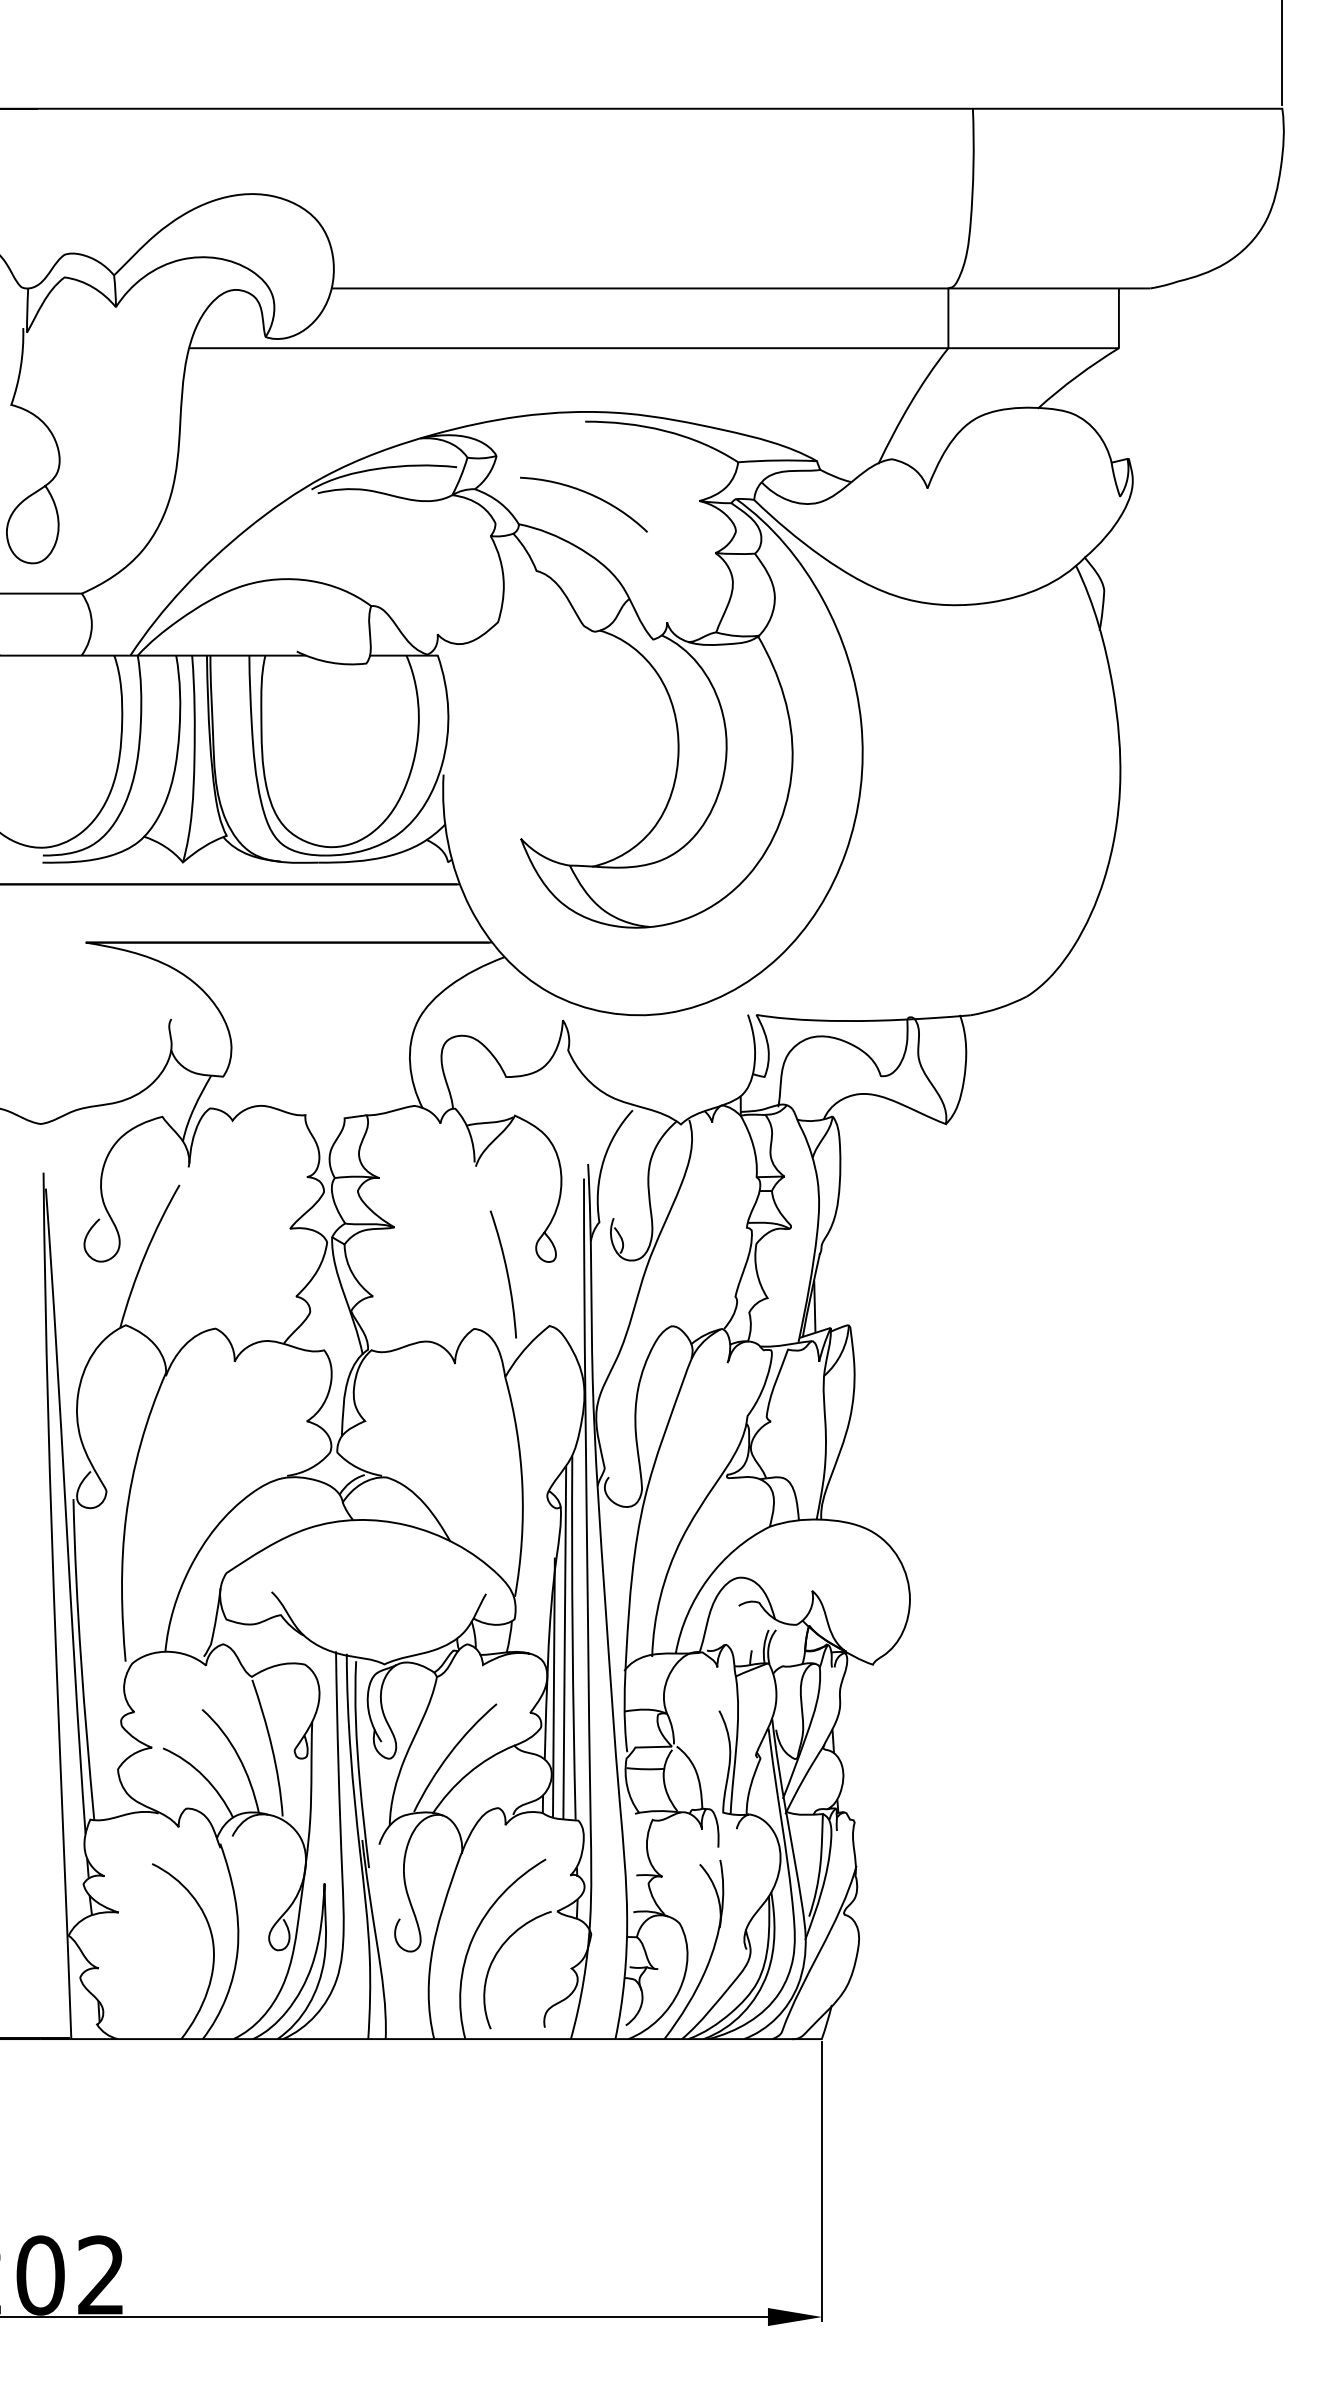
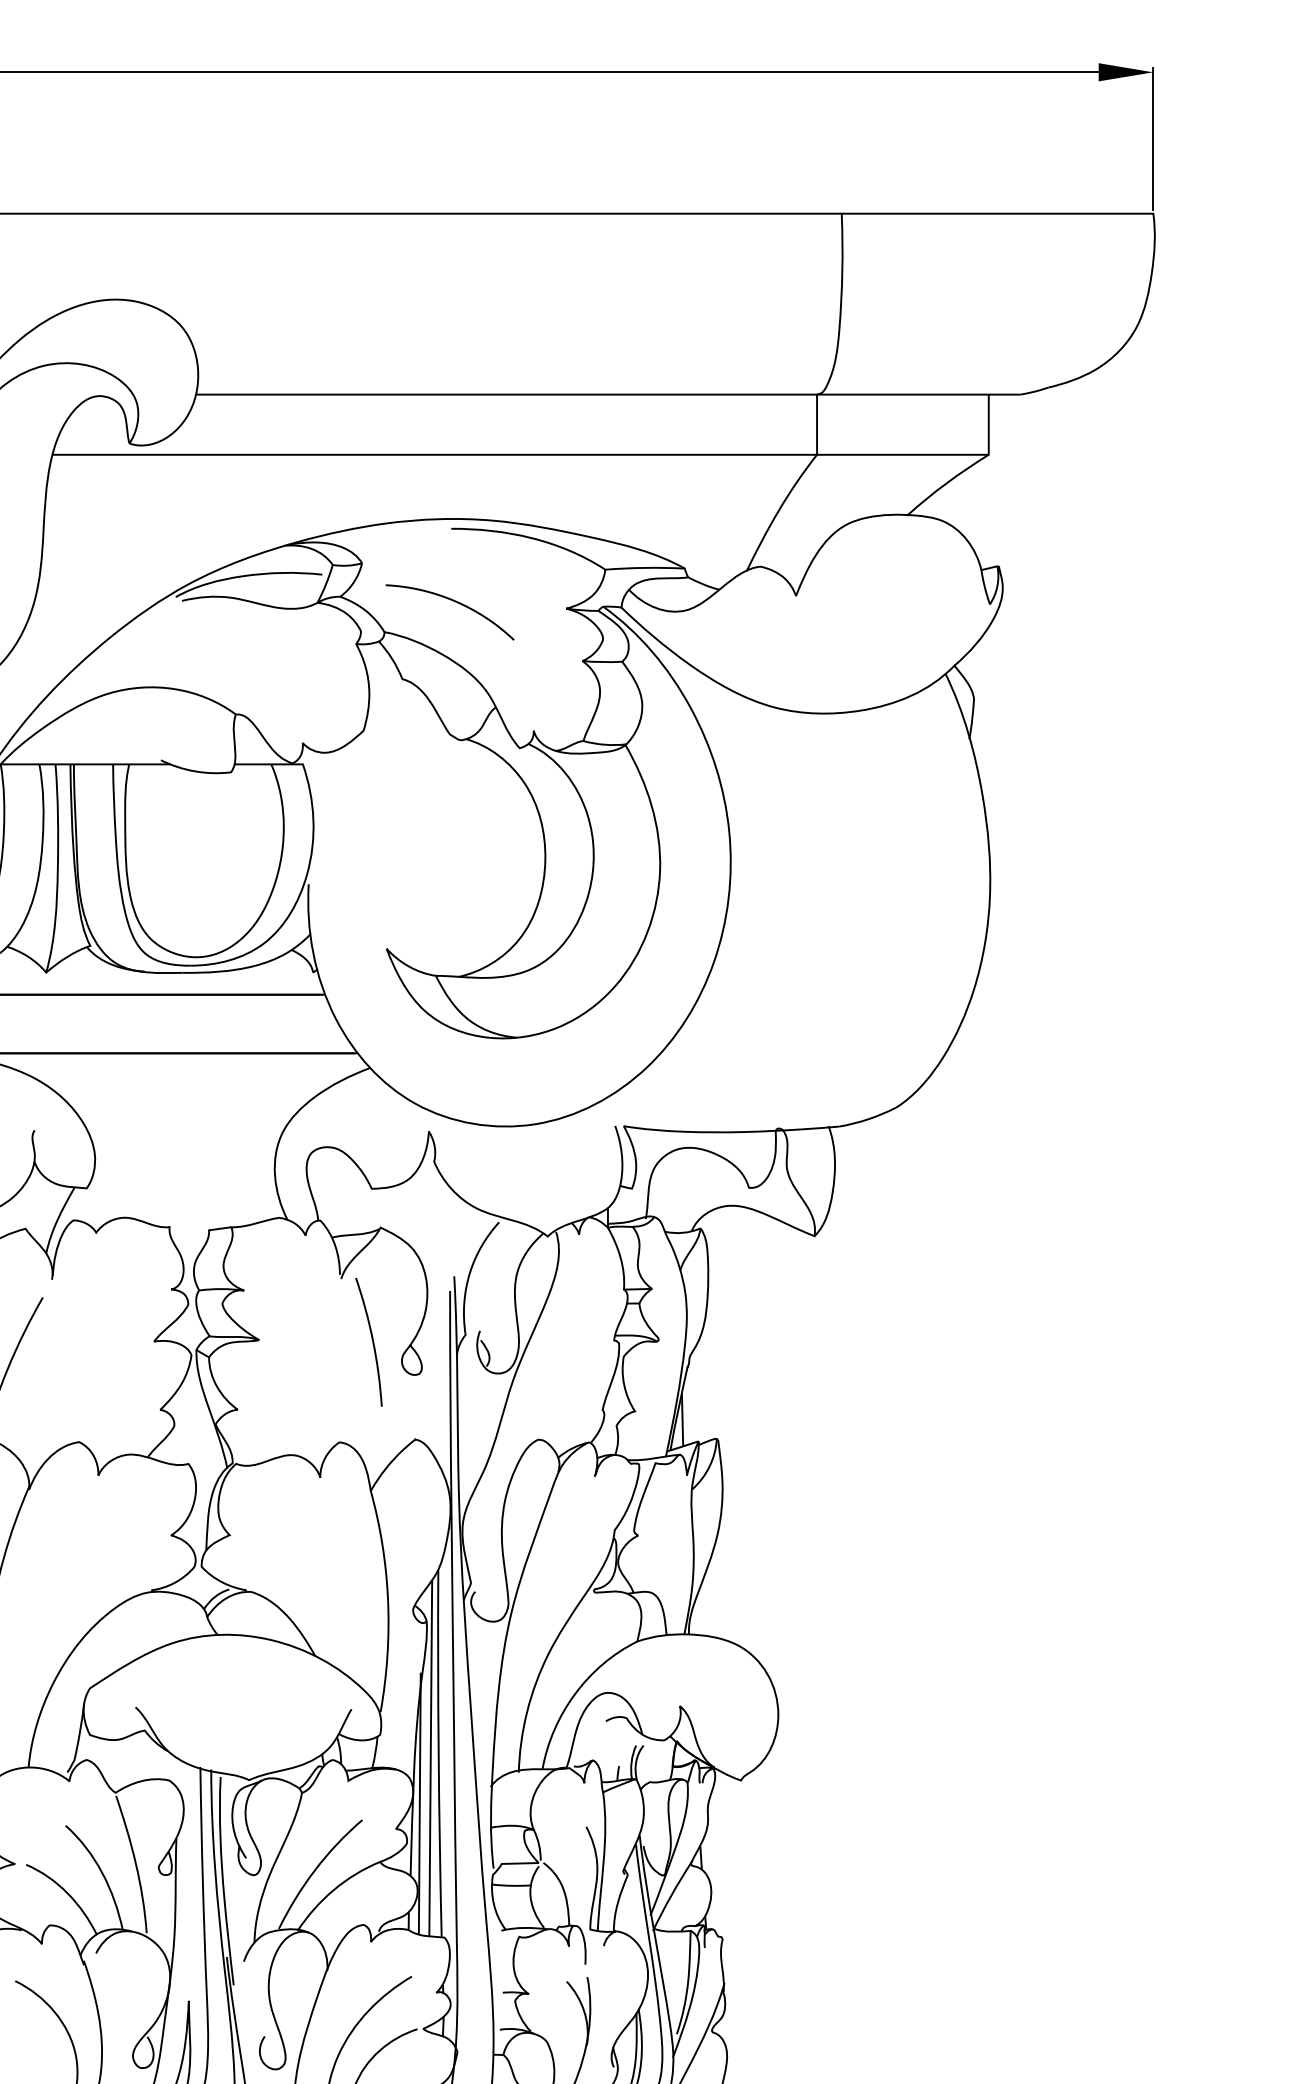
curve: (506, 1274) -> (372, 1342), moved

